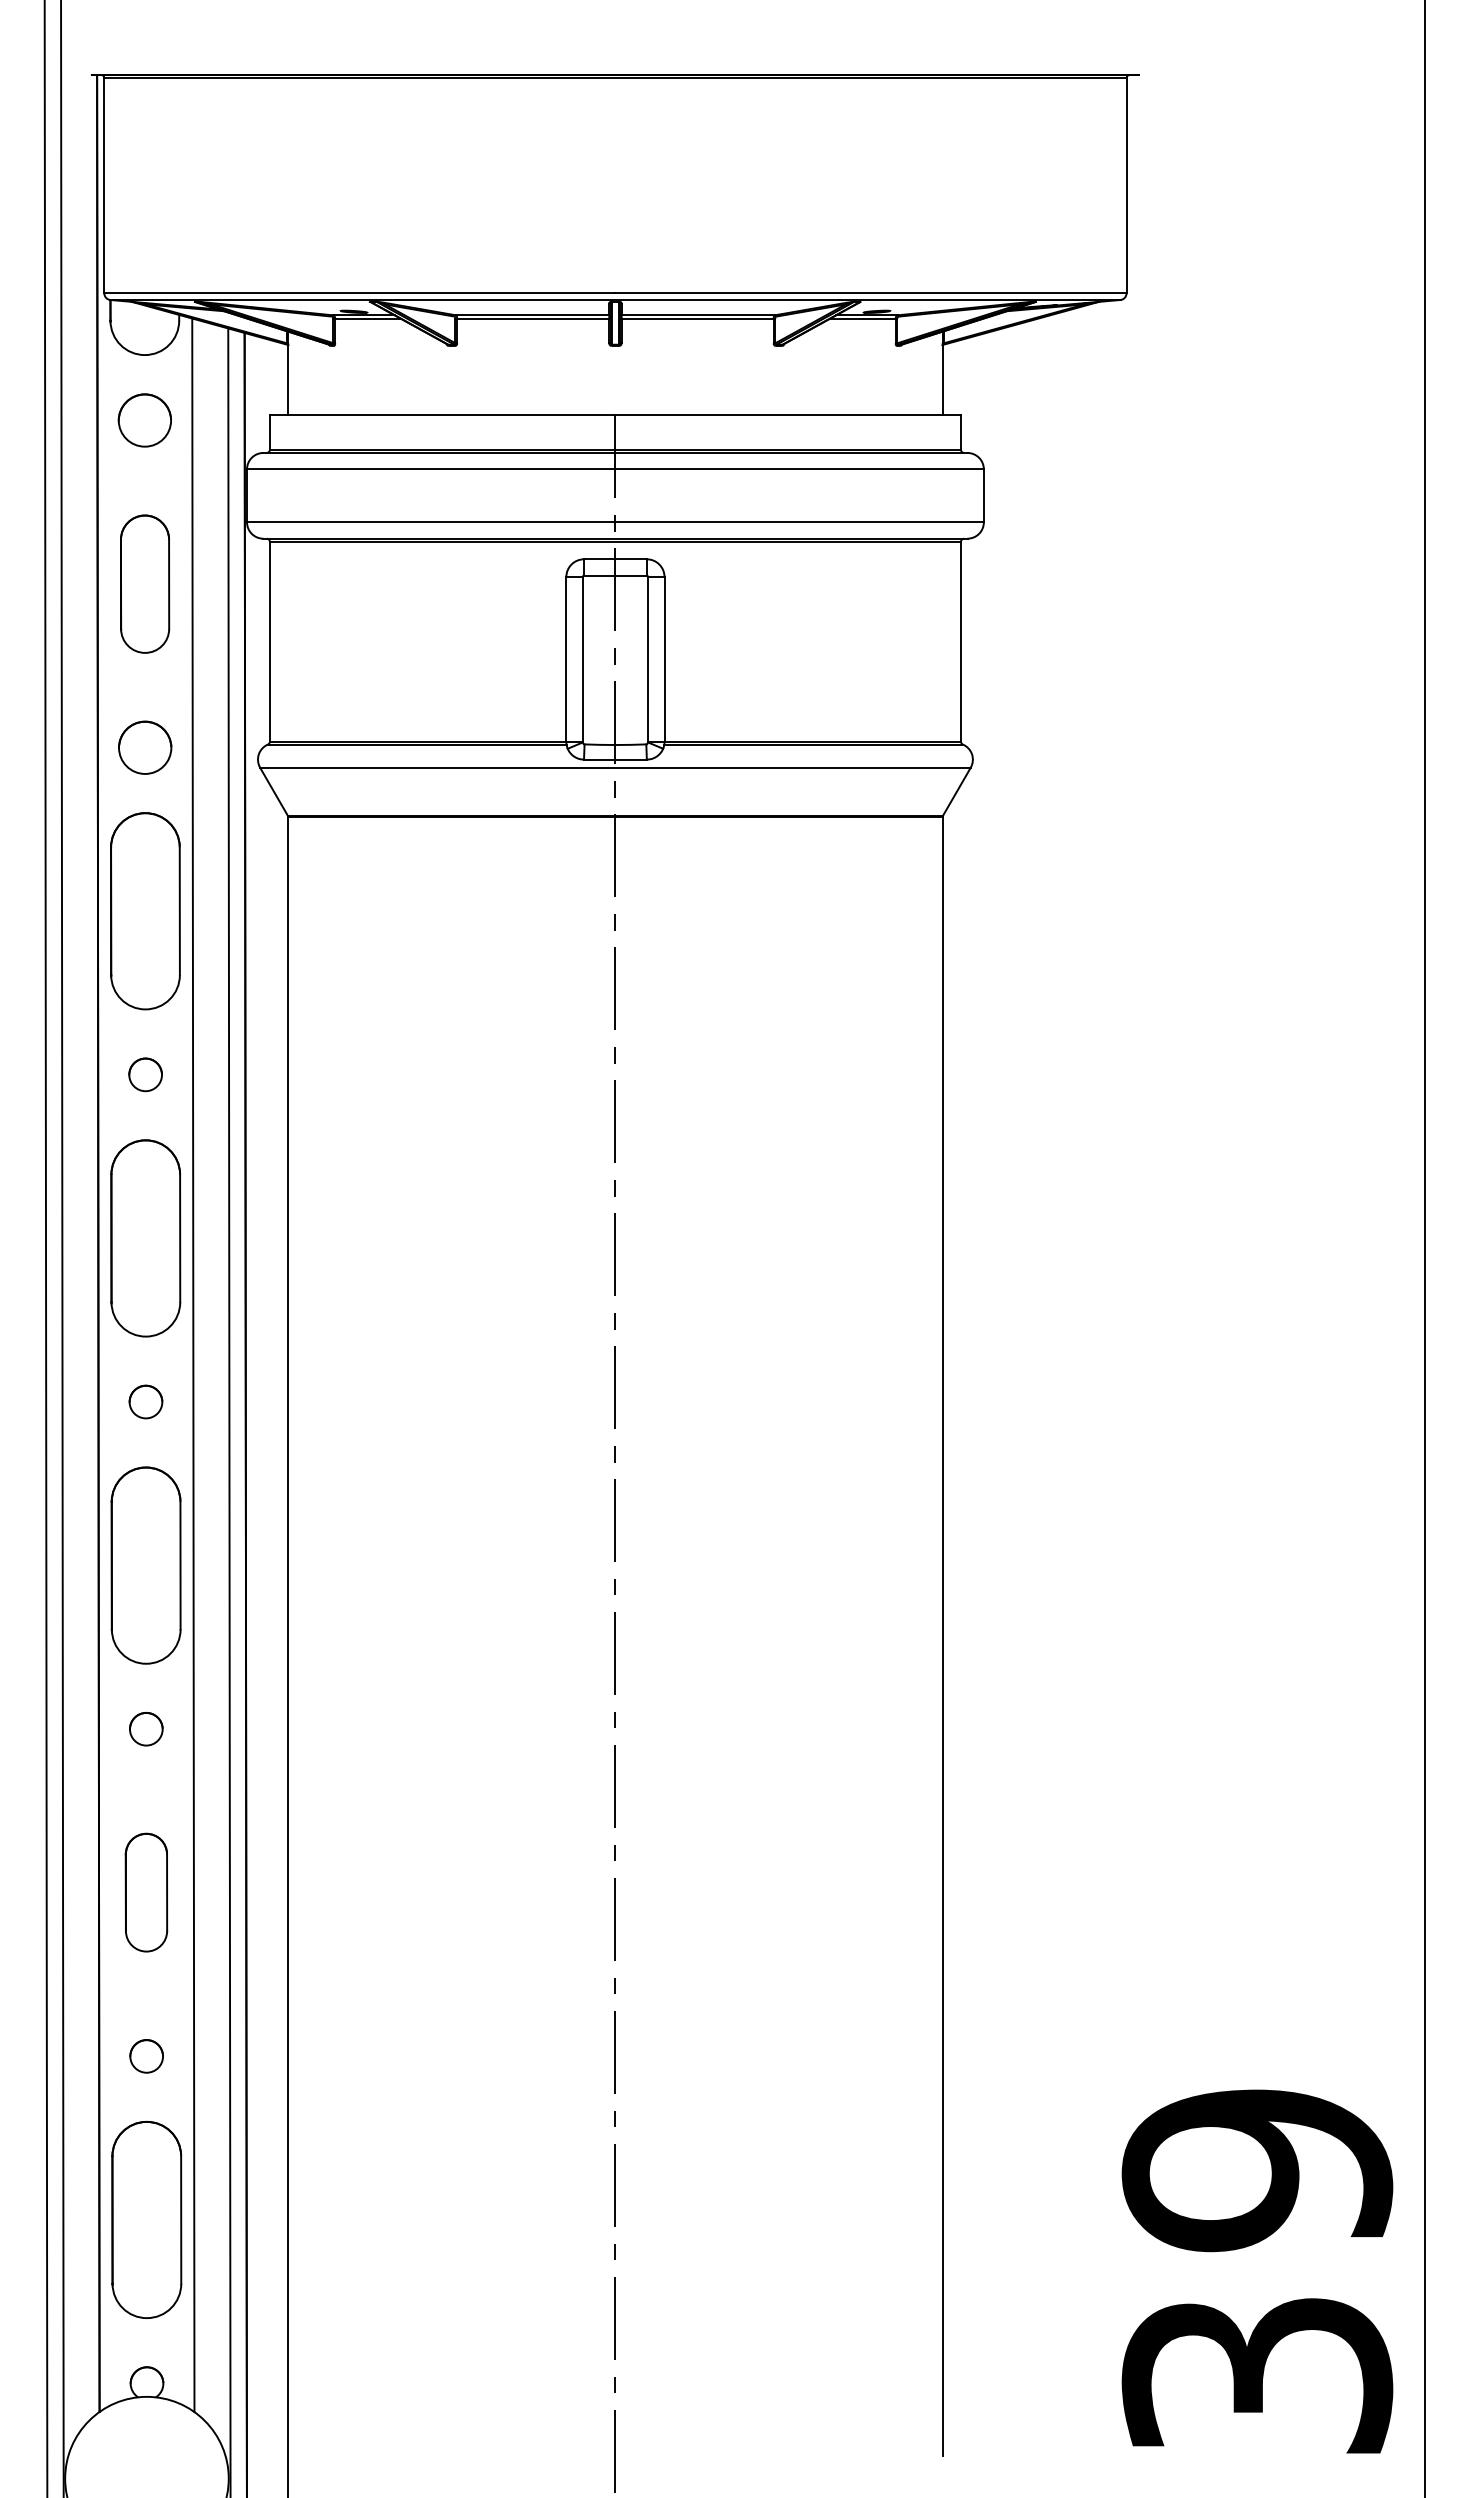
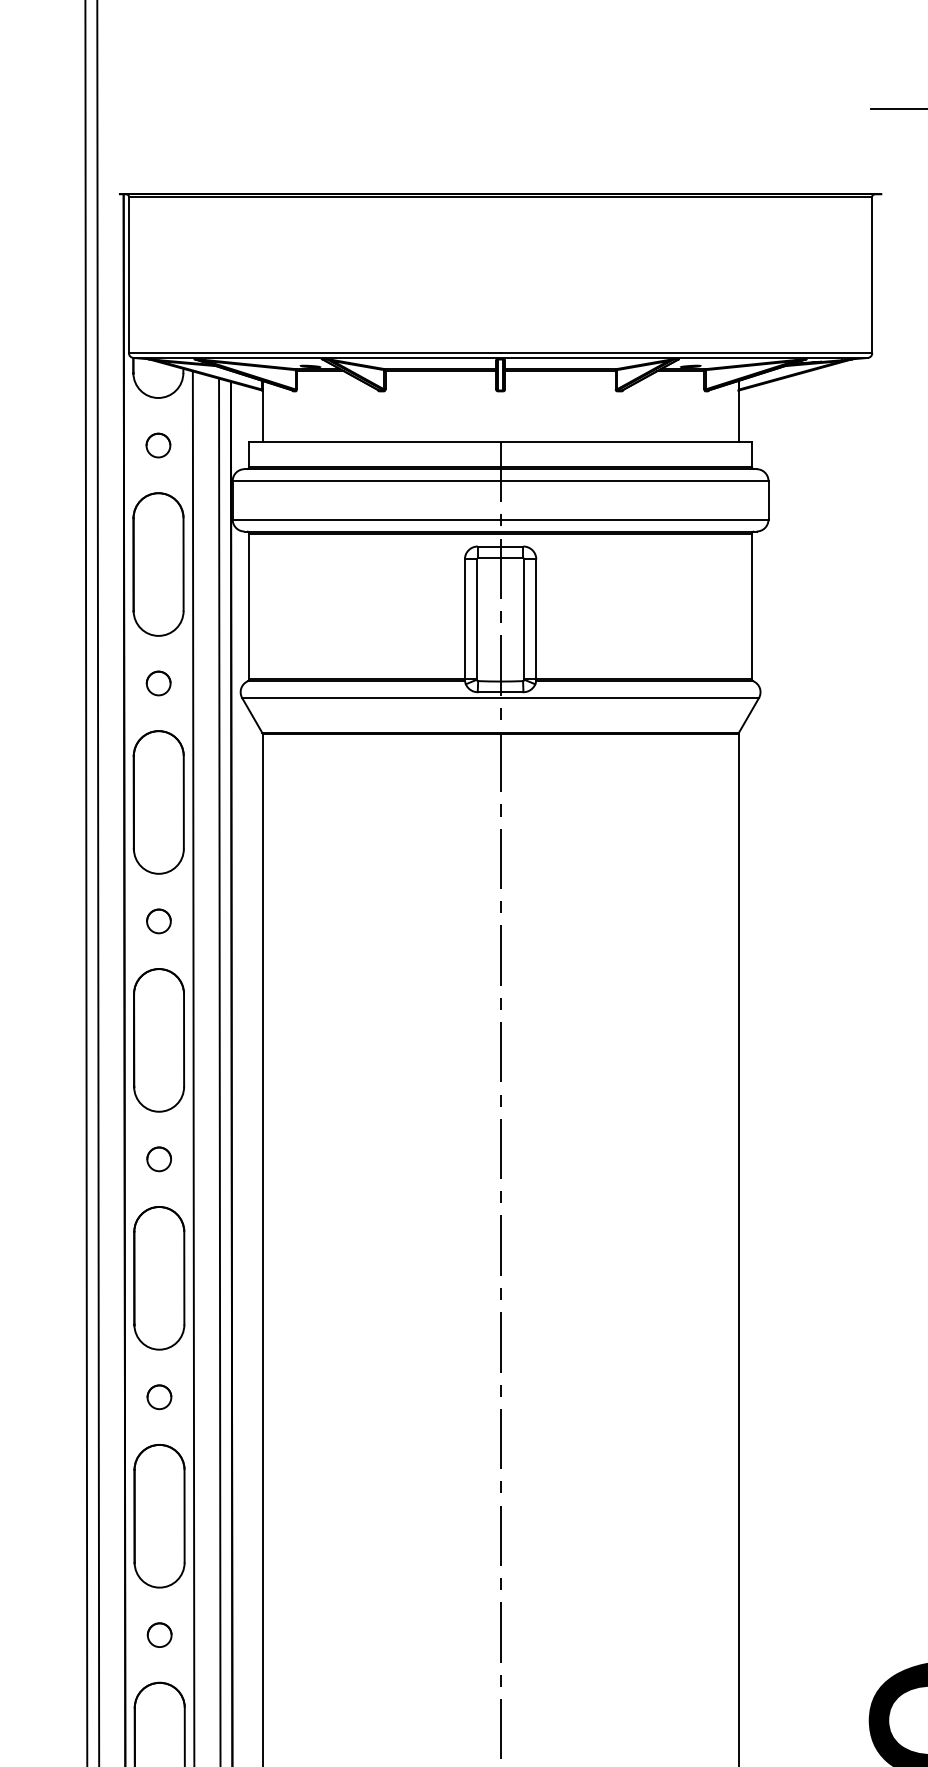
part: (144, 420) -> (158, 445), size x0.62
part: (144, 584) -> (158, 564), size x1.43
circle: (145, 747) -> (158, 683), size x0.62
part: (146, 1892) -> (159, 1516), size x1.67

